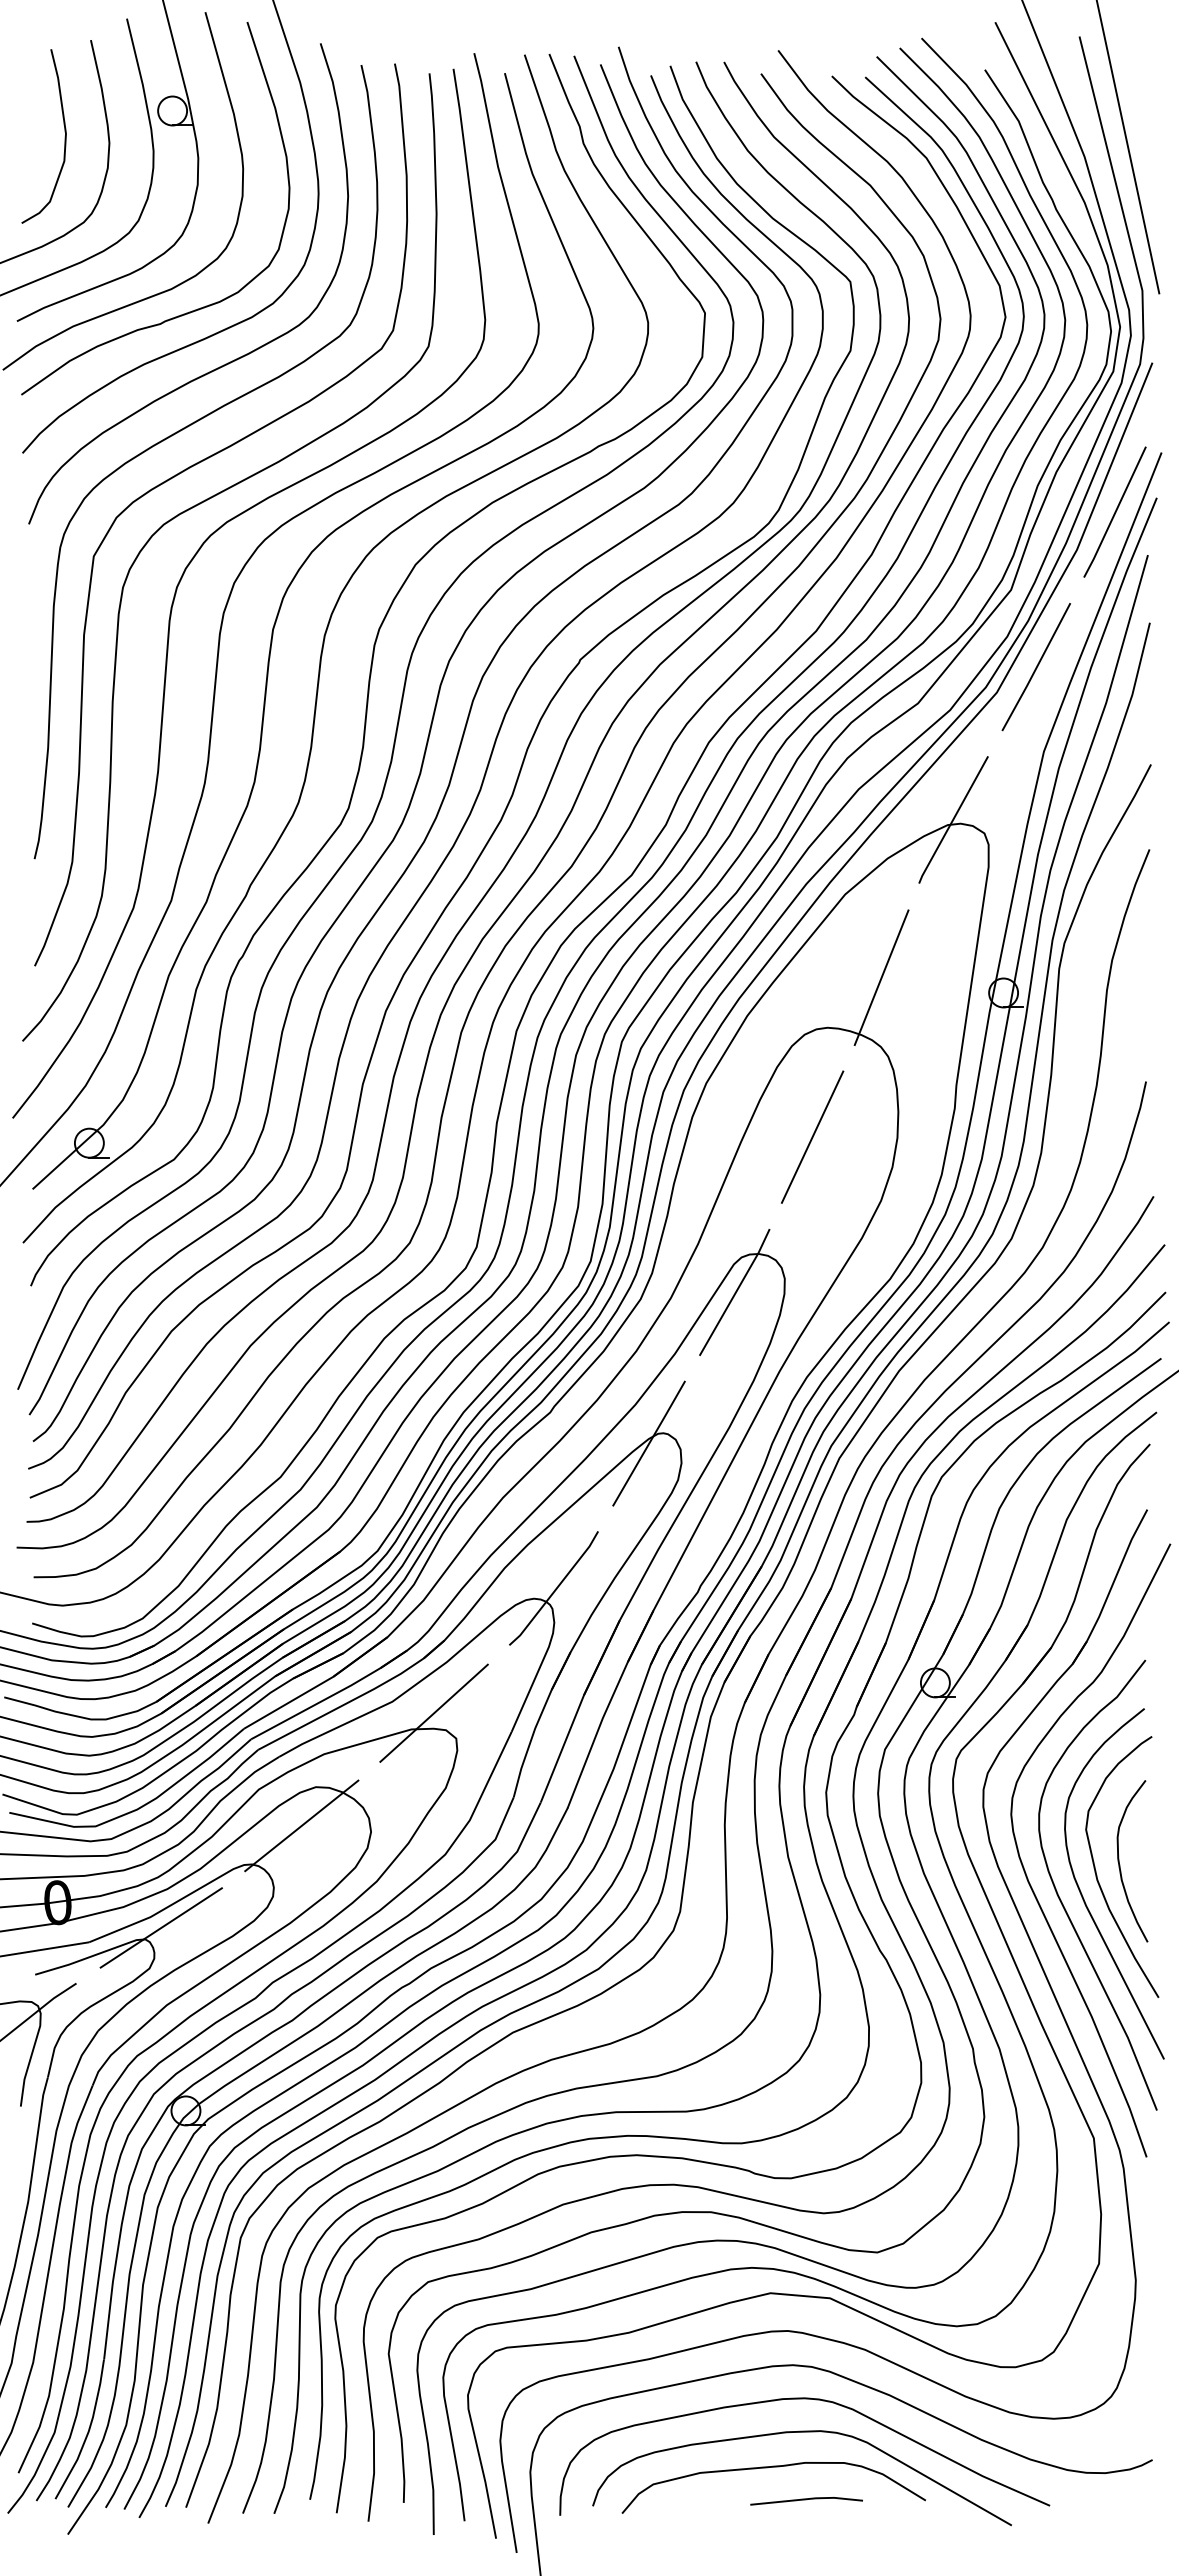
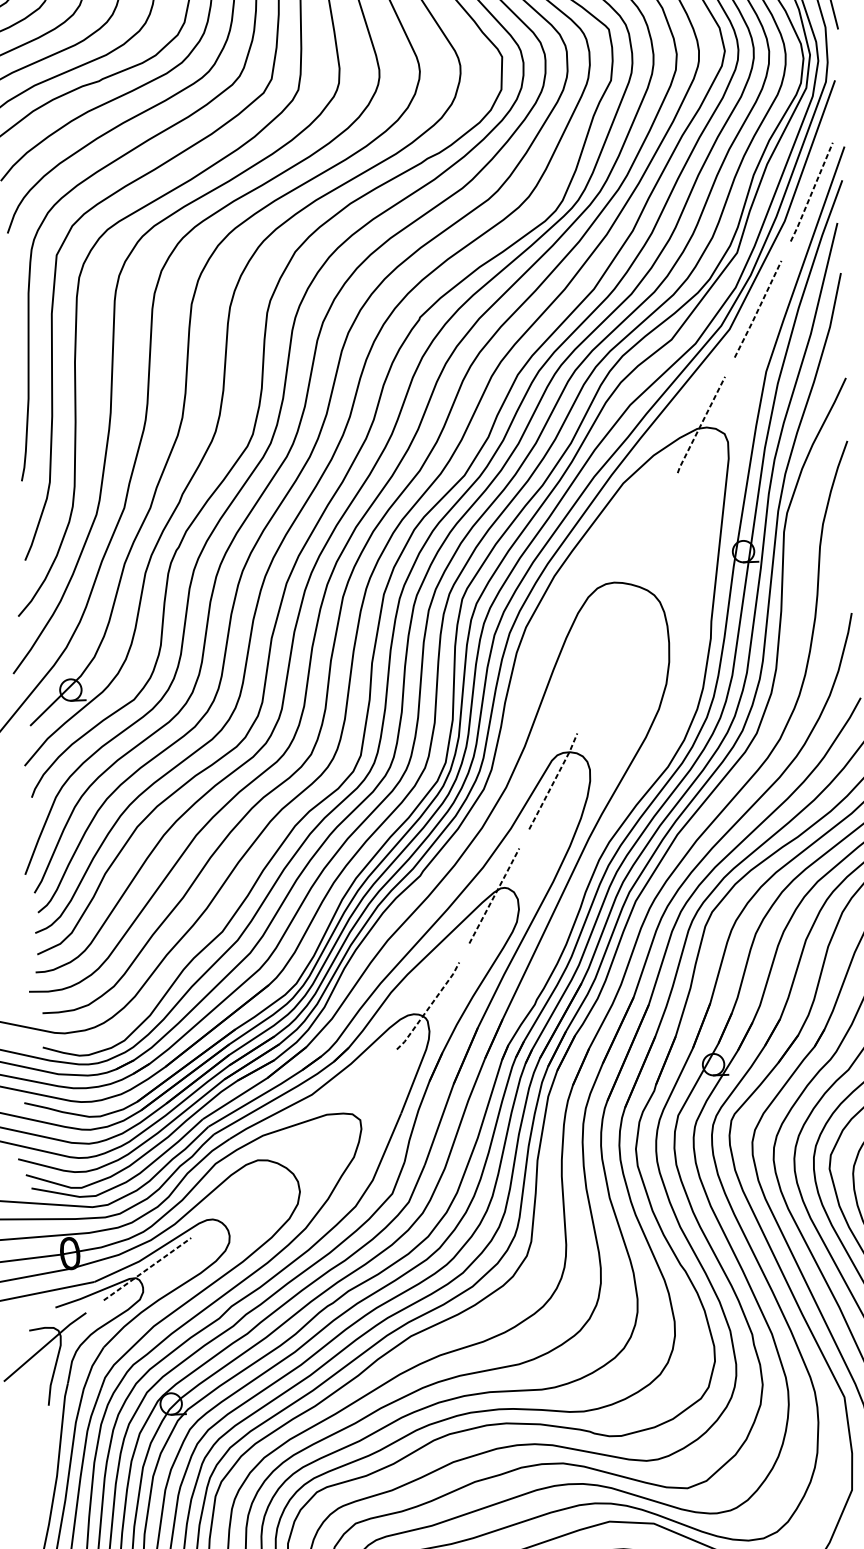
line: (1115, 512) -> (812, 192), solid -> dashed
line: (1036, 667) -> (758, 309), solid -> dashed
line: (953, 820) -> (701, 425), solid -> dashed
line: (881, 977) -> (652, 543), removed
line: (812, 1136) -> (606, 663), removed
line: (736, 1291) -> (554, 780), solid -> dashed
line: (649, 1442) -> (494, 895), solid -> dashed
line: (555, 1589) -> (429, 1006), solid -> dashed
line: (433, 1712) -> (342, 1101), removed
line: (301, 1825) -> (248, 1189), removed
line: (161, 1927) -> (147, 1268), solid -> dashed

